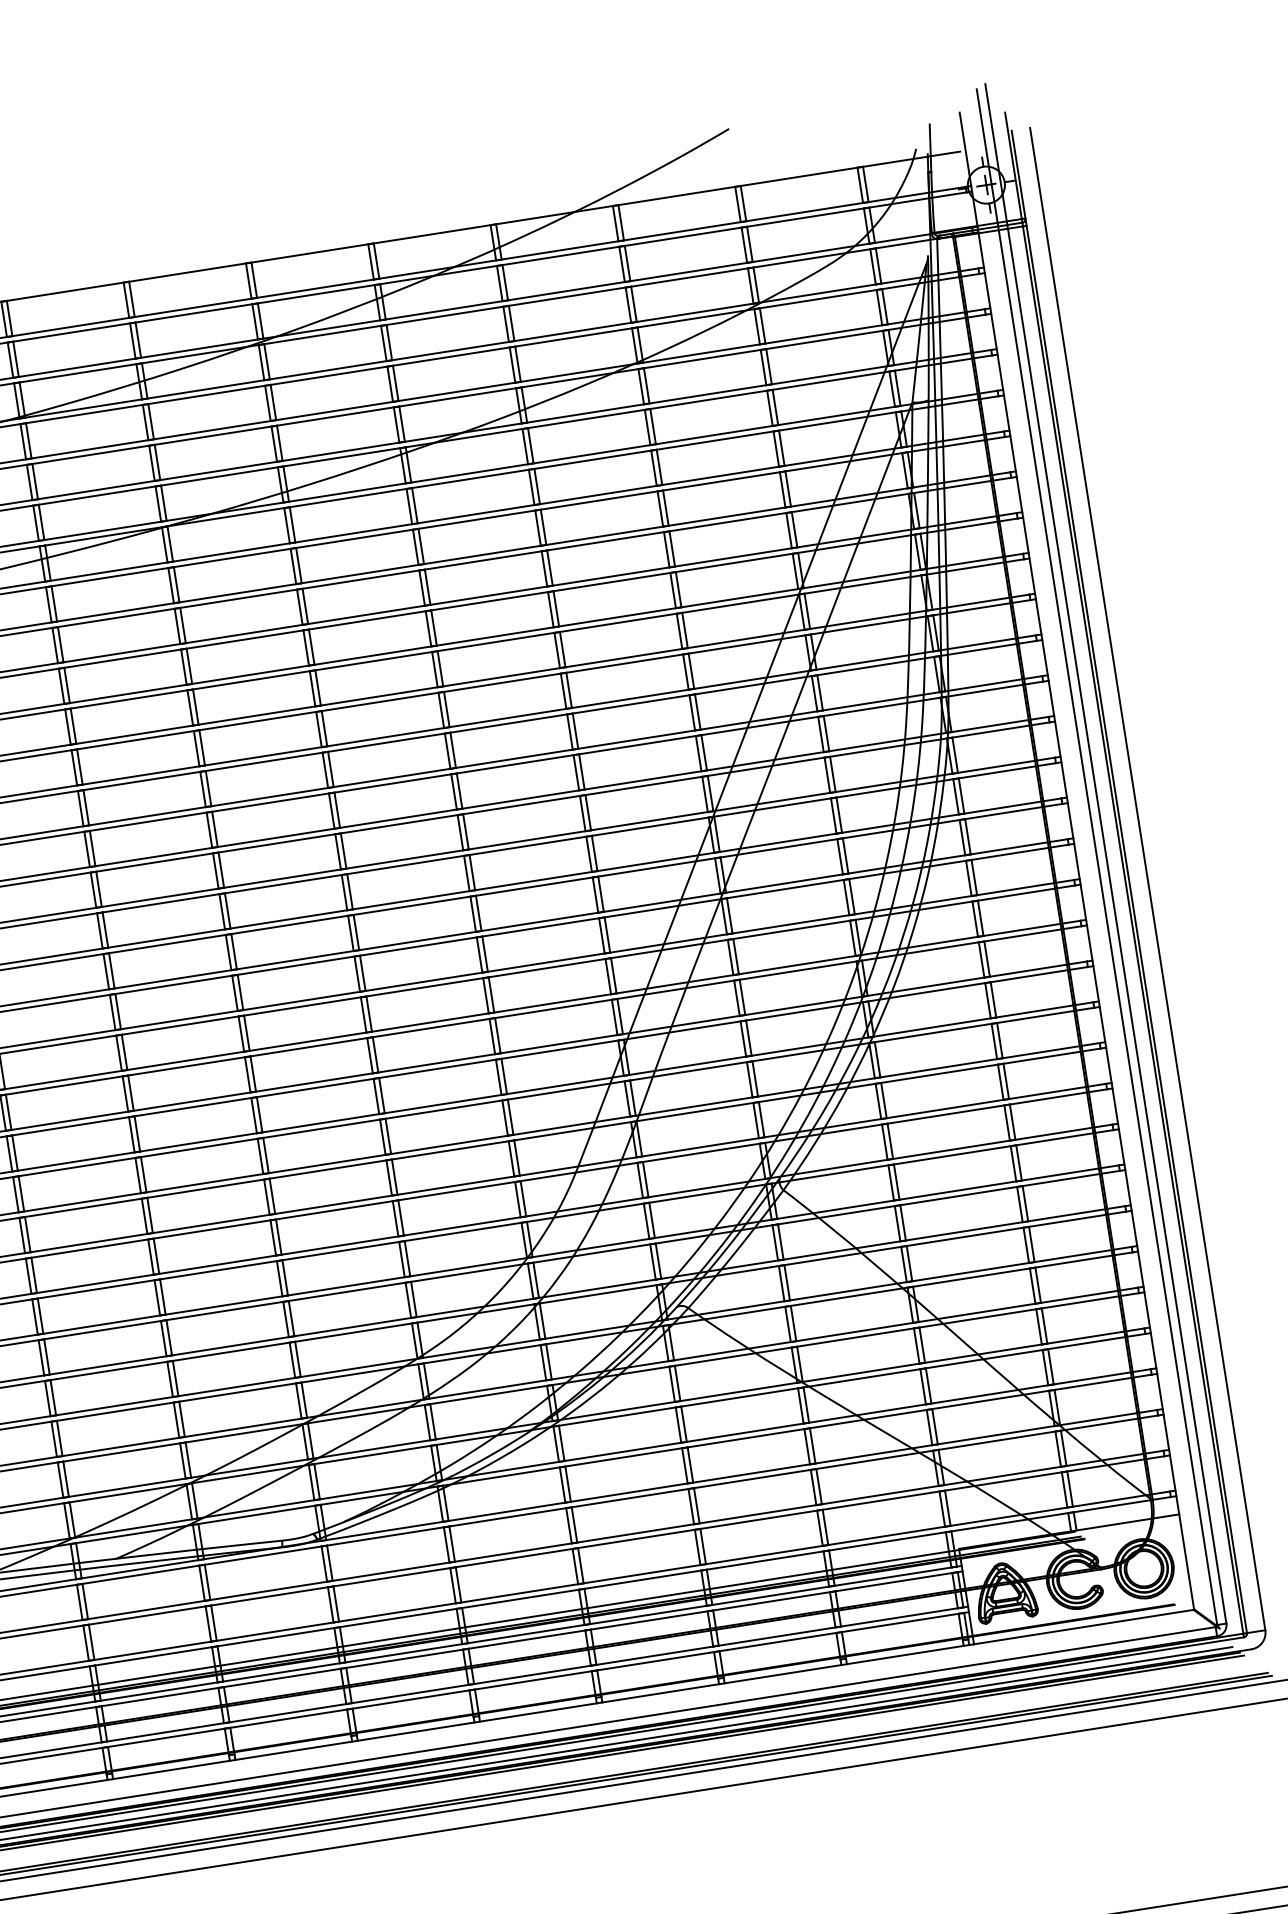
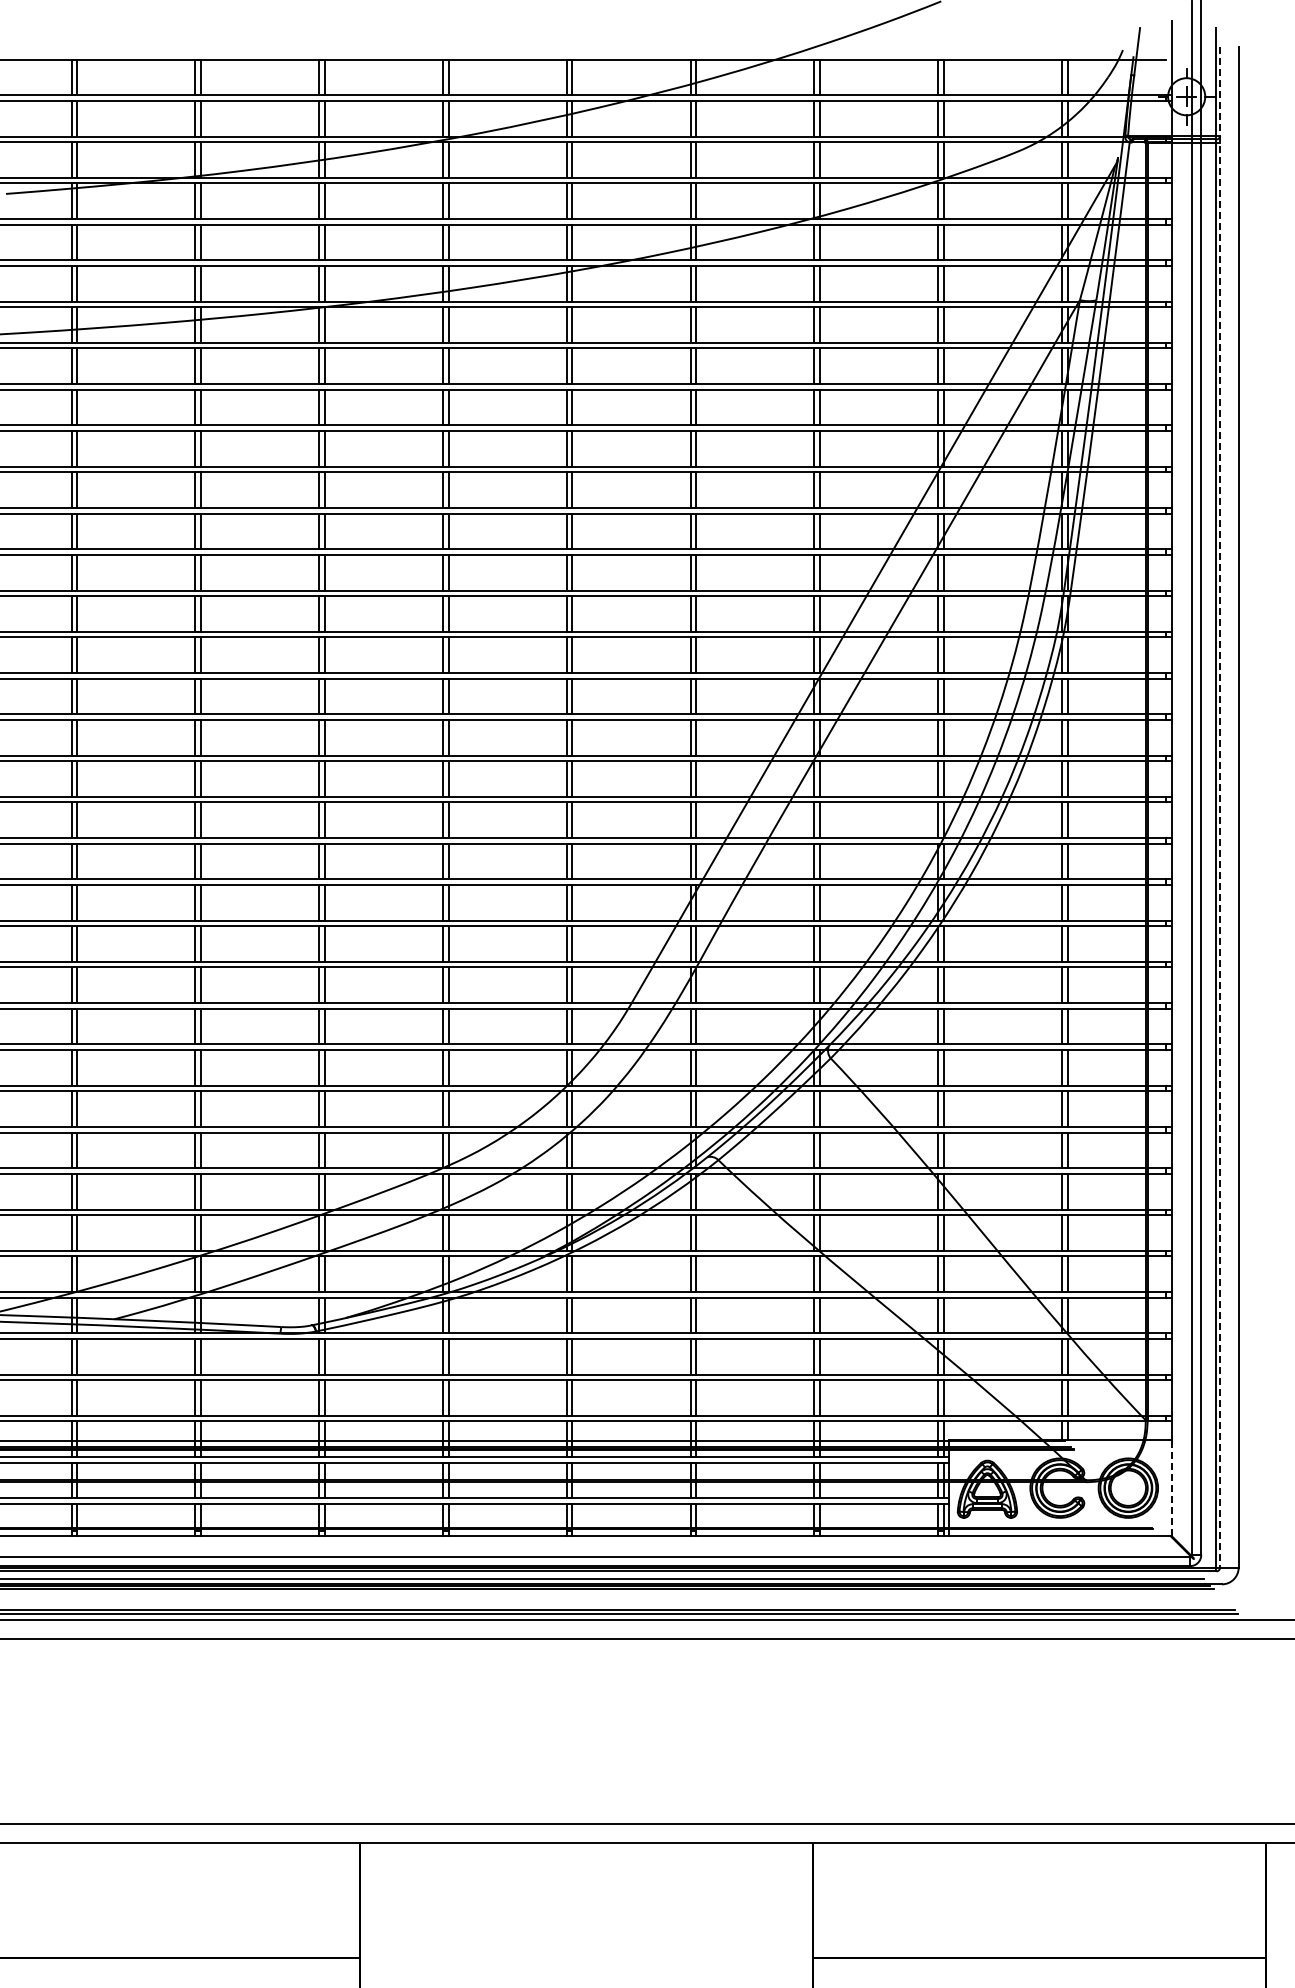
line: (1129, 882) -> (1220, 807), solid -> dashed
line: (1186, 1561) -> (1171, 1487), solid -> dashed

